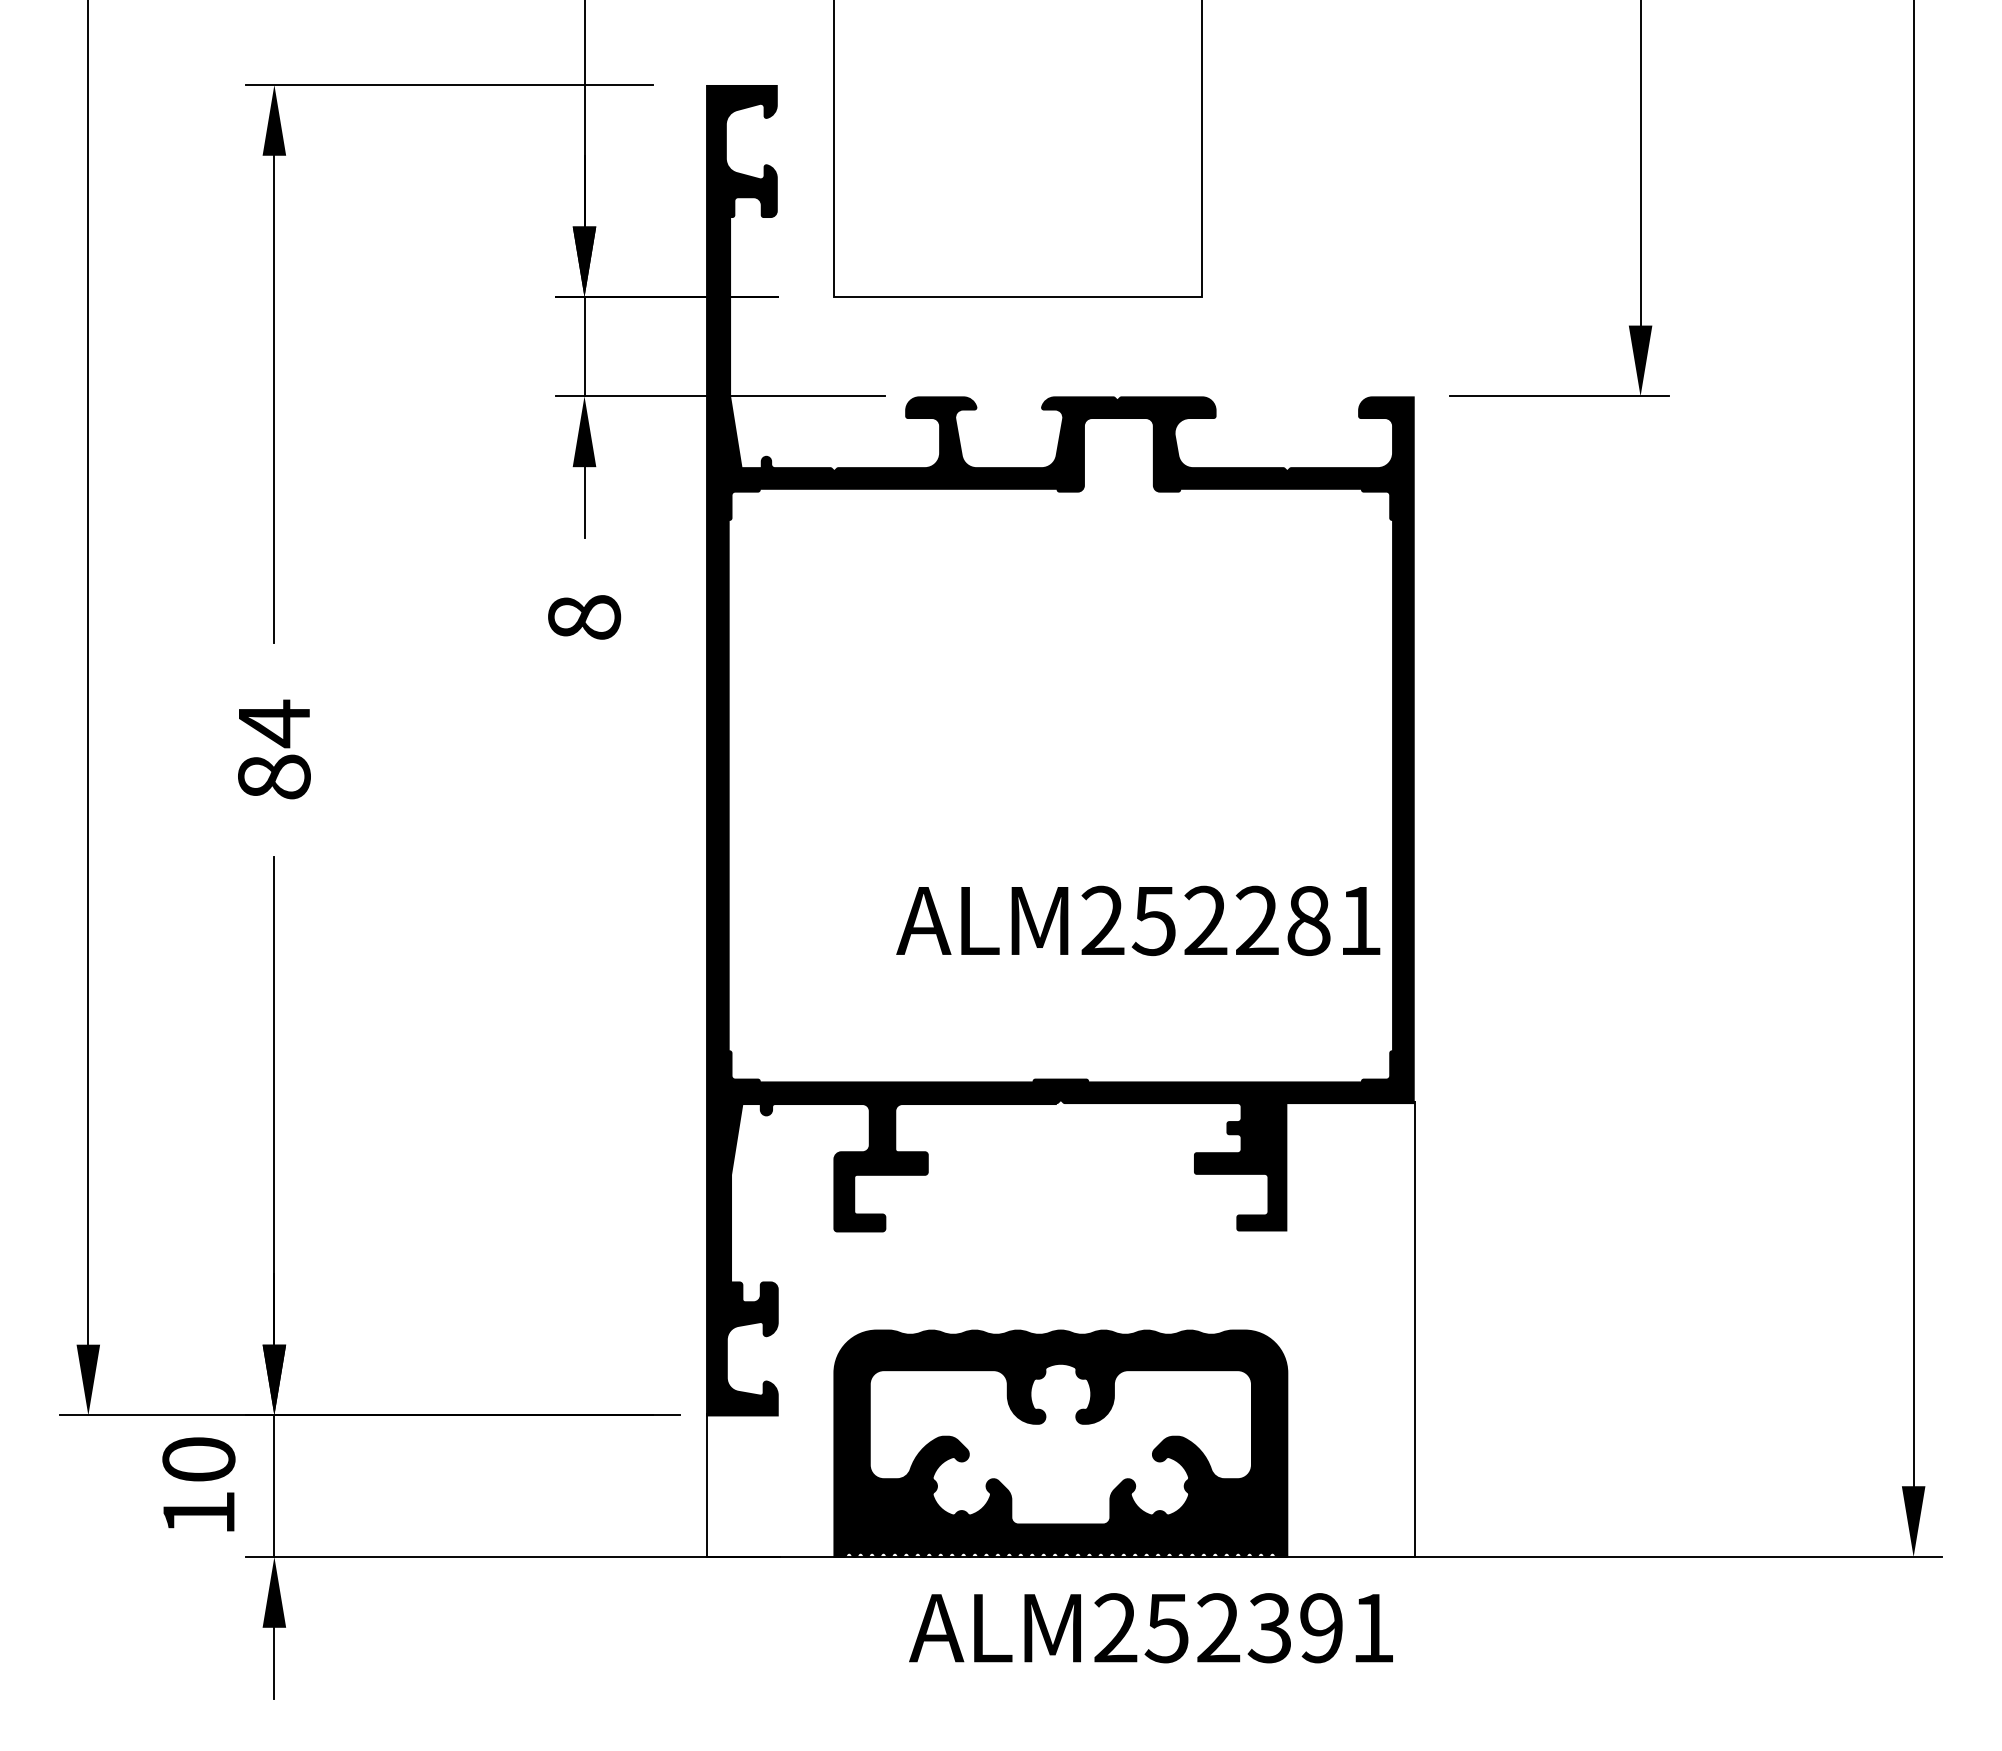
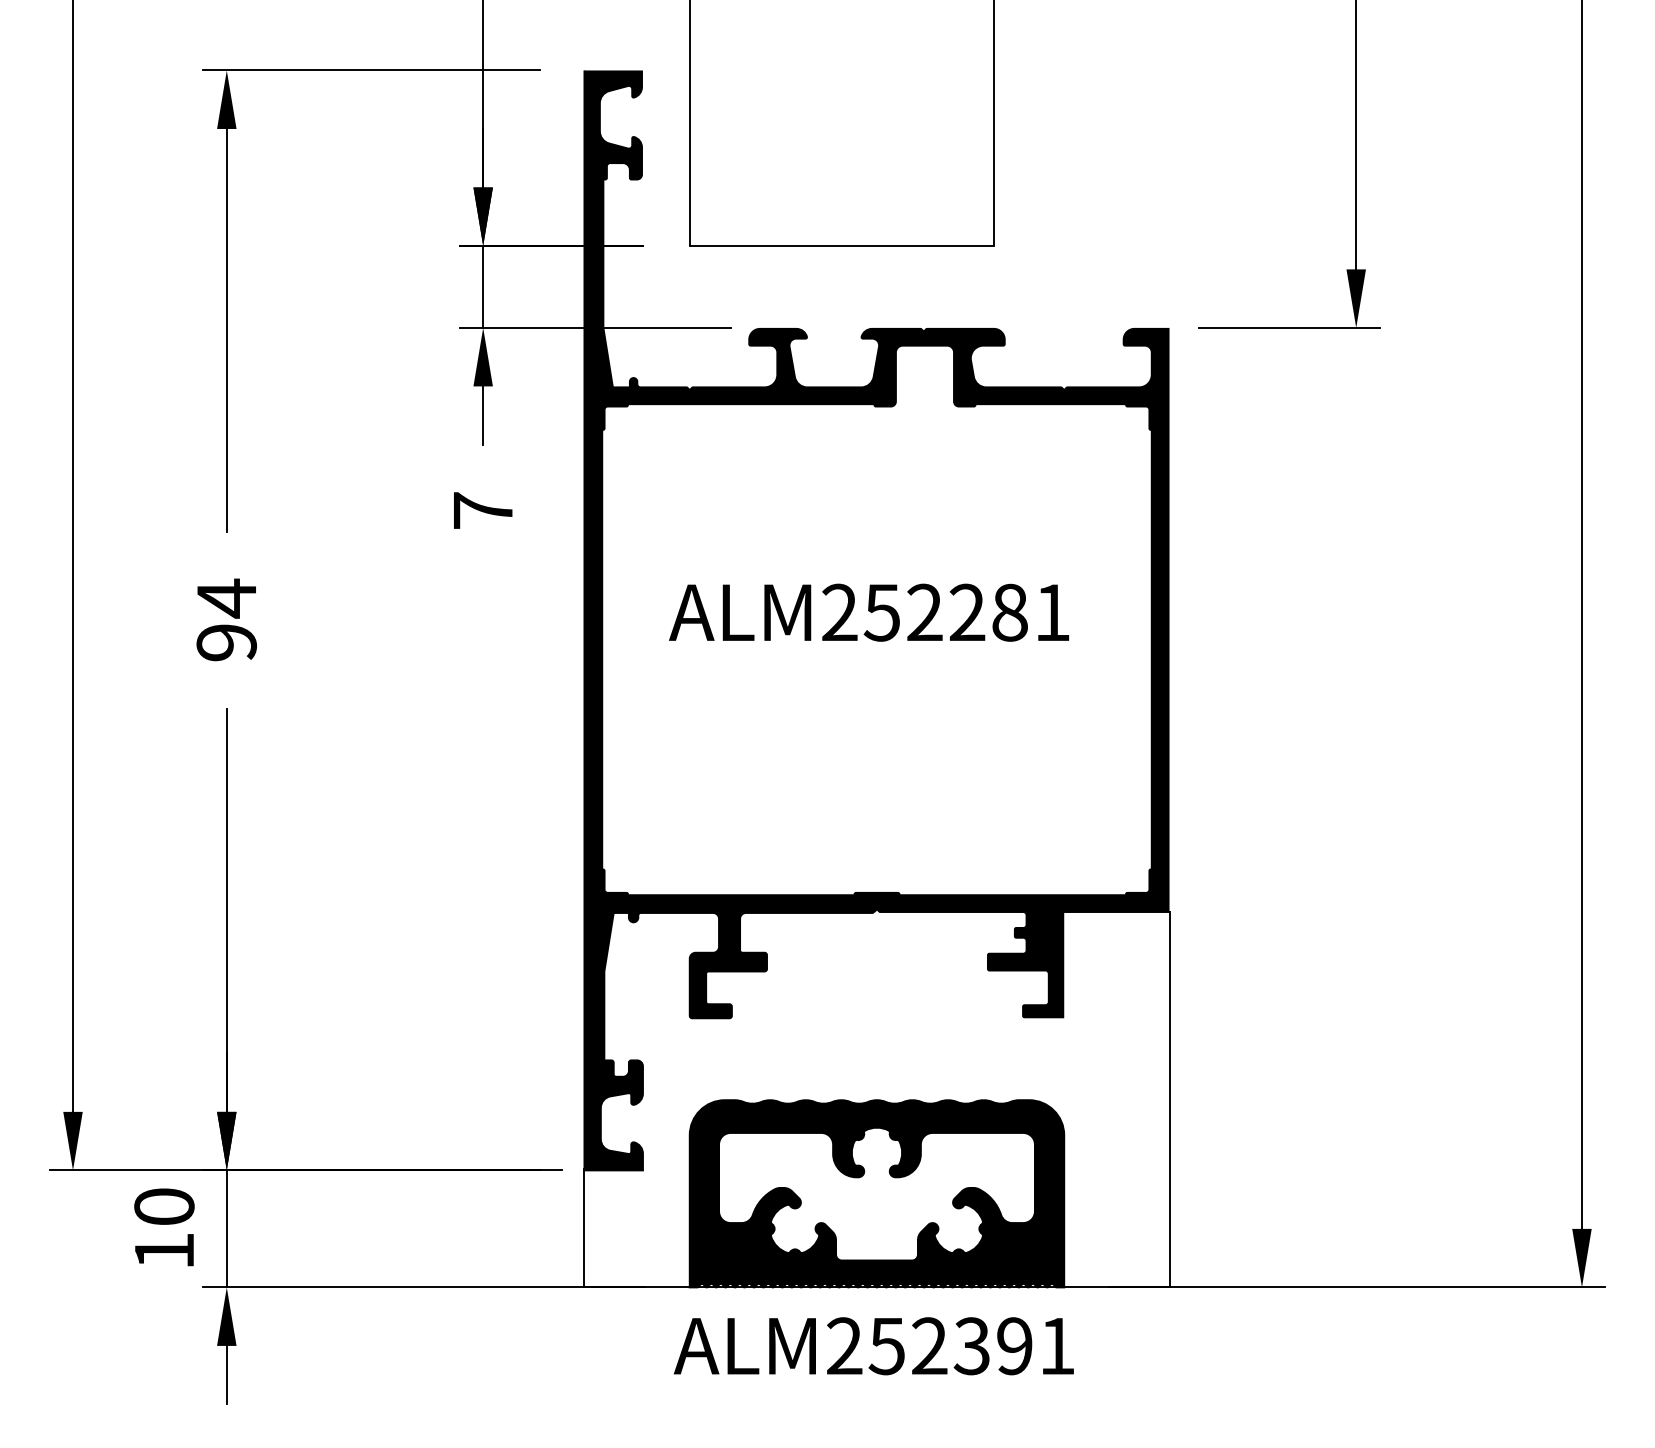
text: (584, 617) -> (483, 510), 8 -> 7
text: (273, 776) -> (226, 642), 84 -> 94
text: (1138, 920) -> (869, 612), moved
text: (1150, 1628) -> (873, 1346), moved

